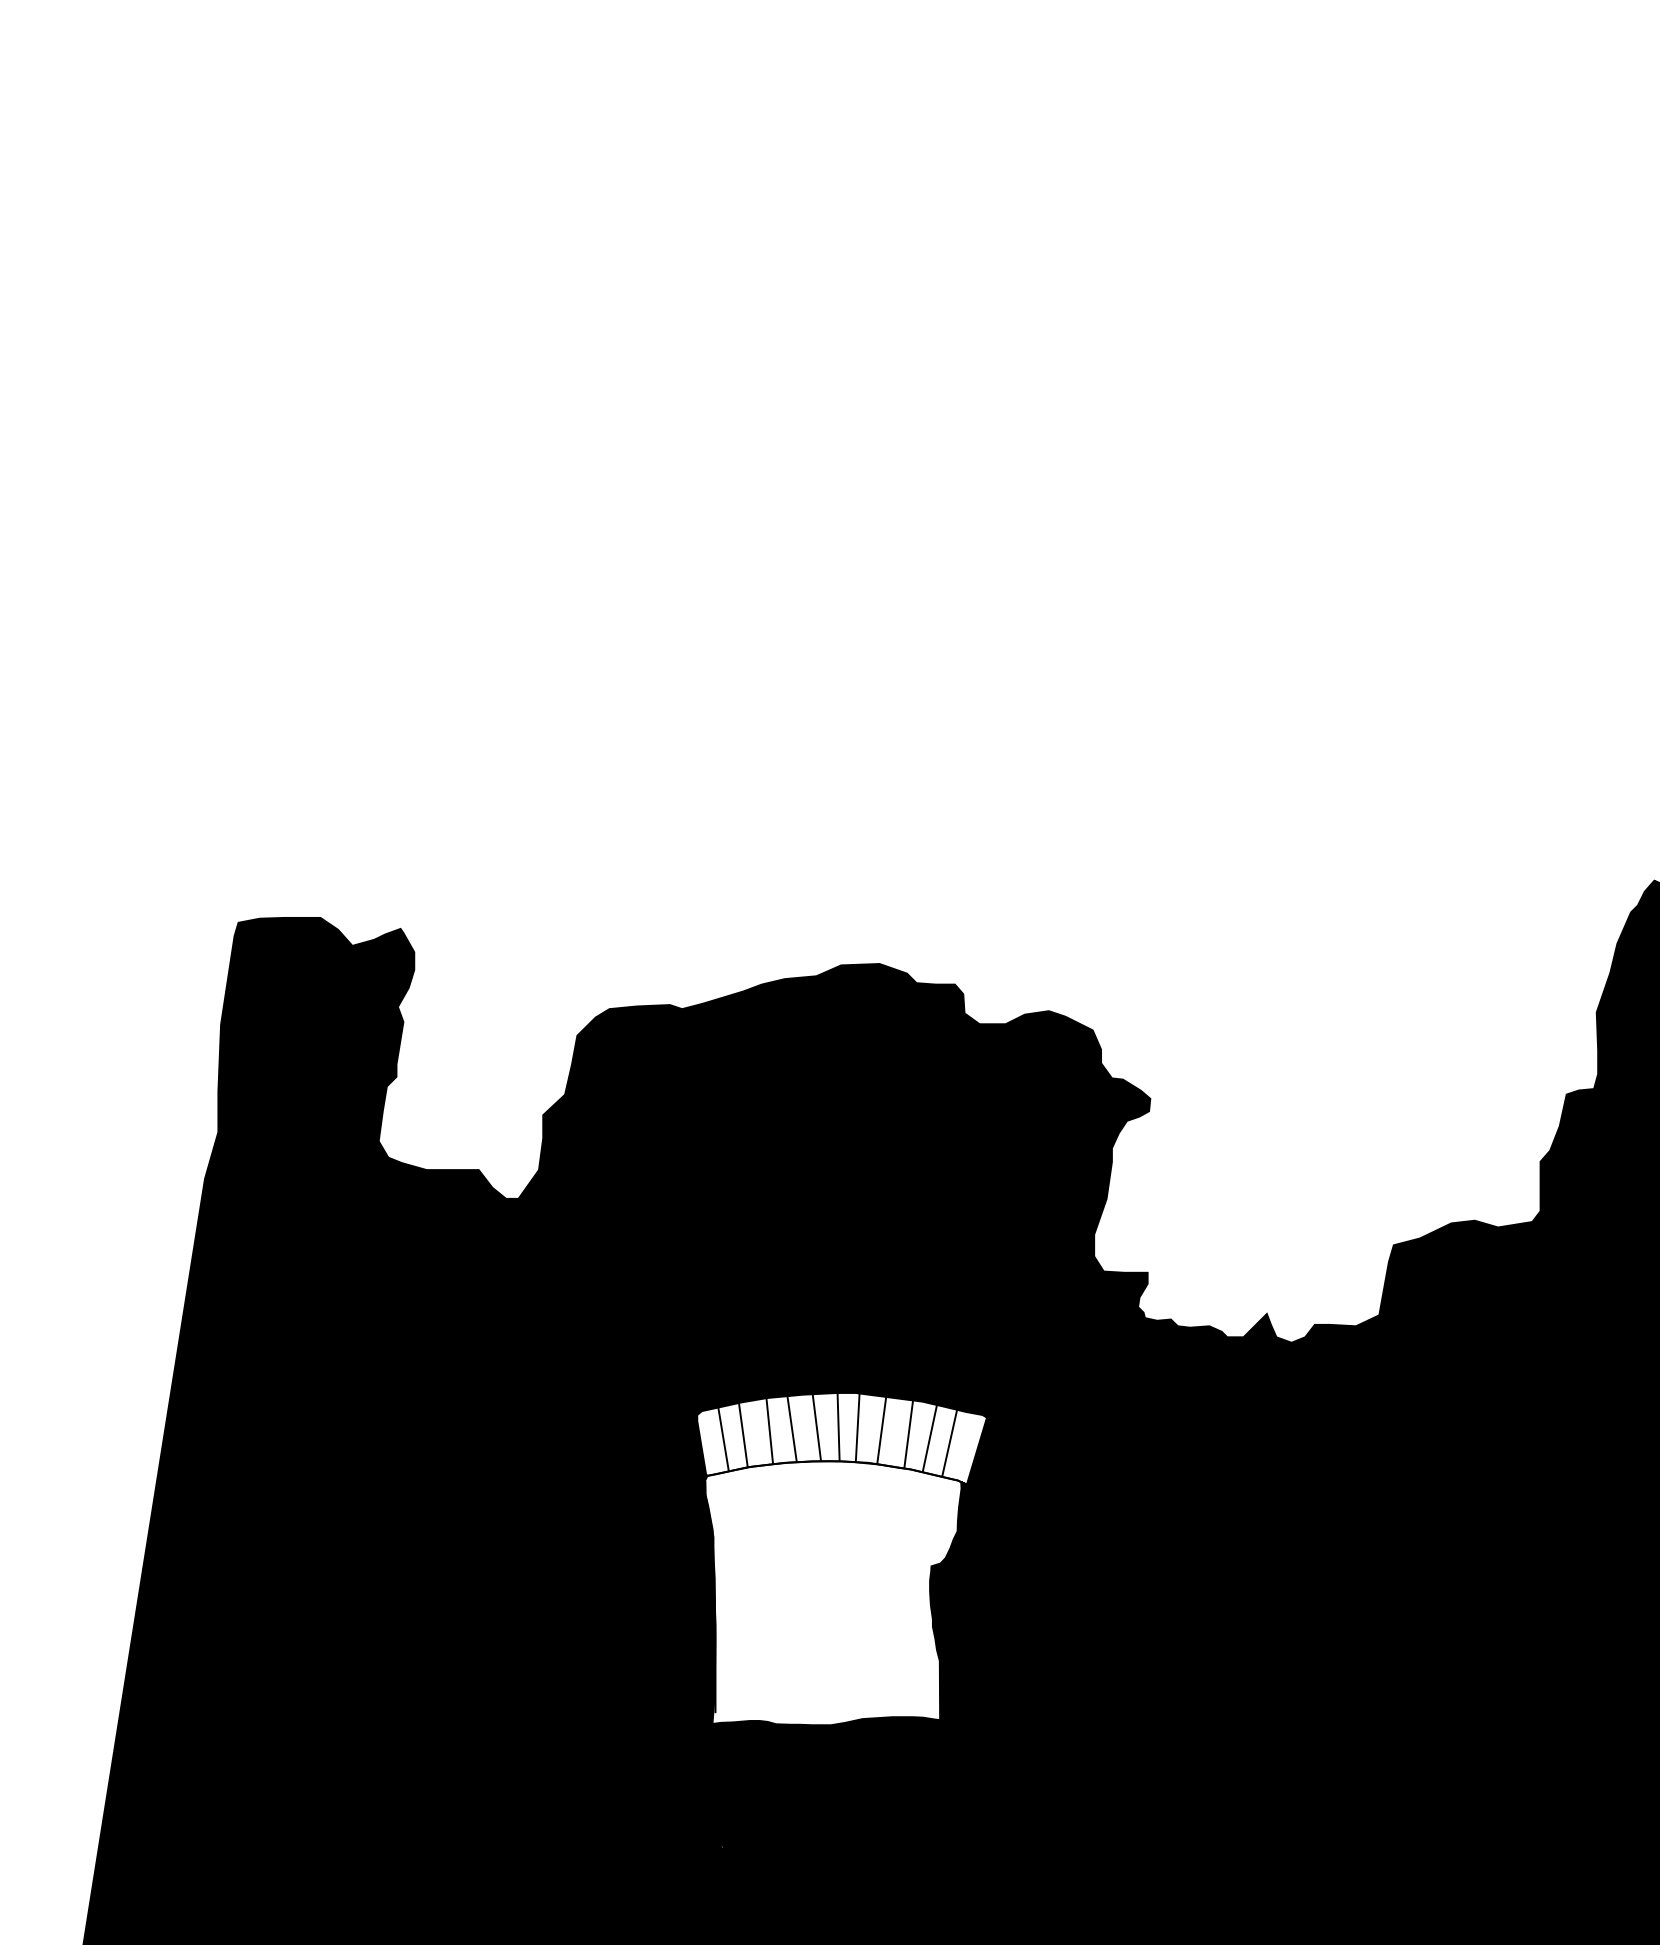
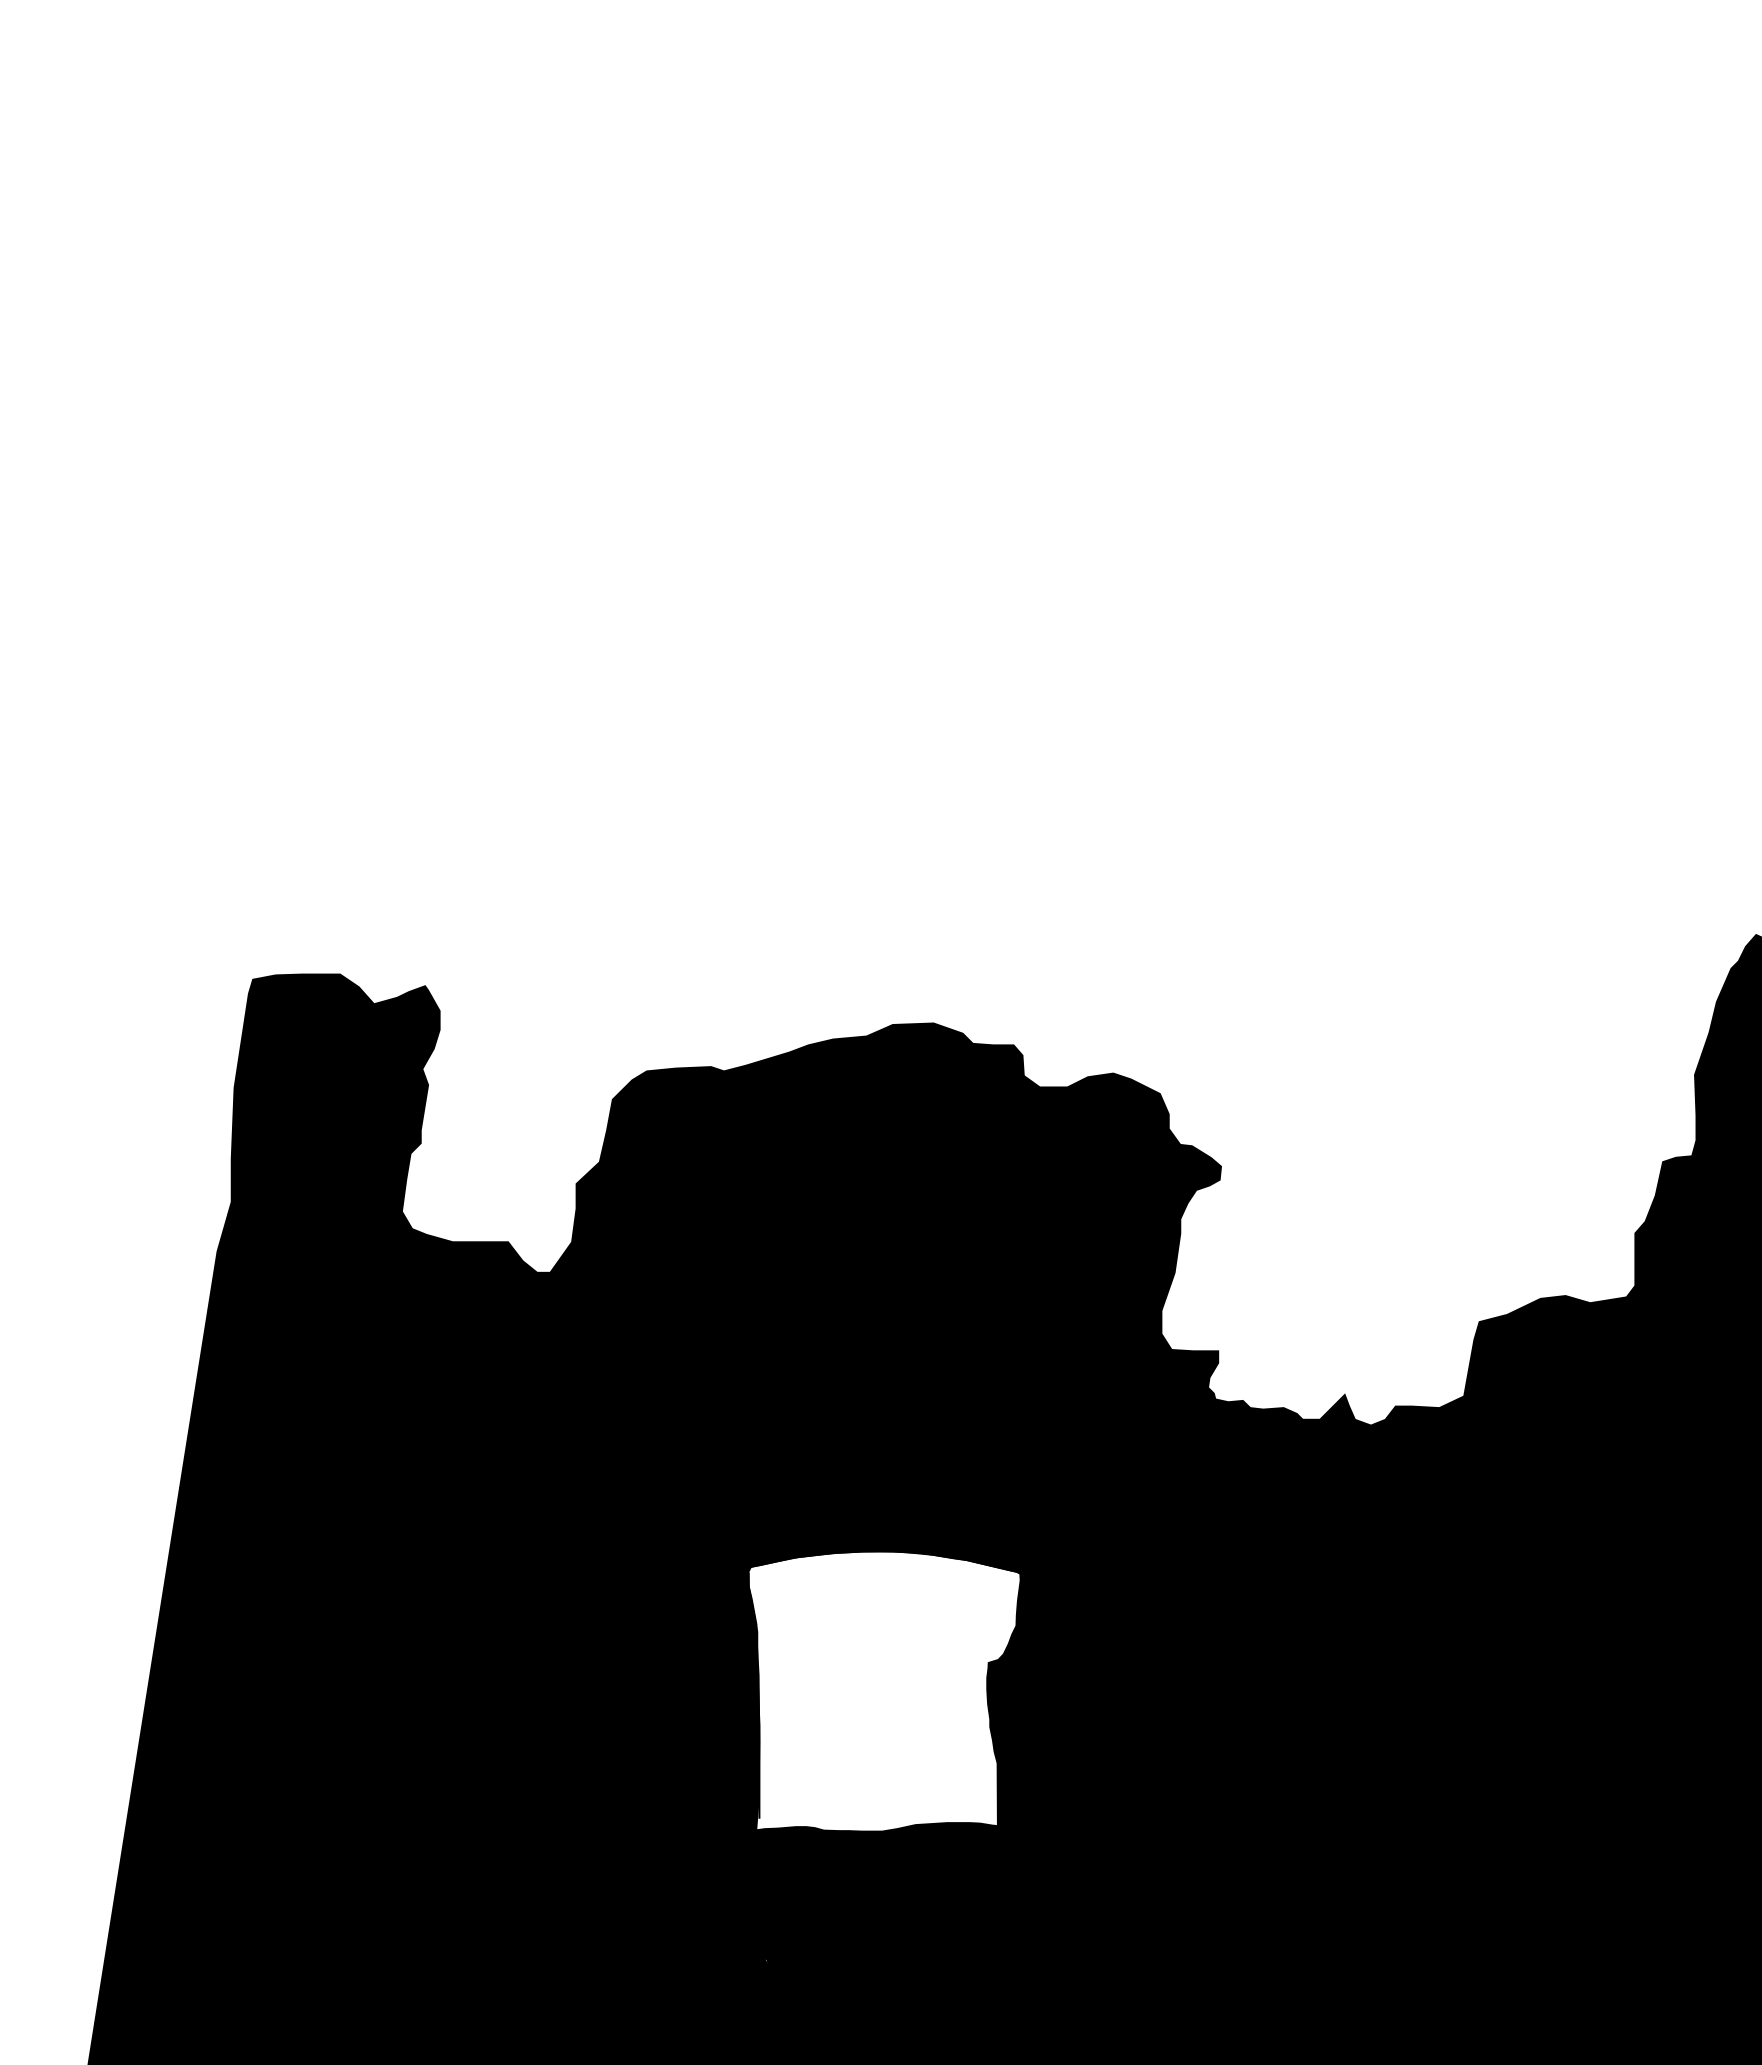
fill: (842, 1438) -> (894, 1527), added

